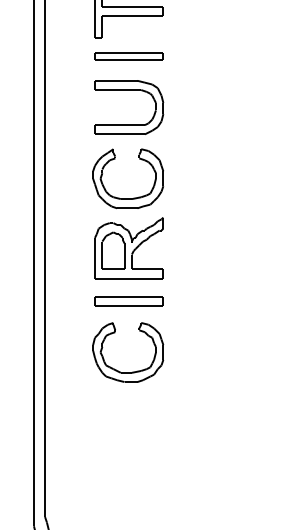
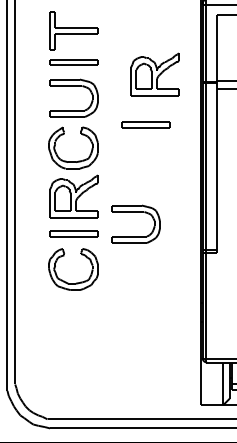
part: (244, 73) -> (154, 74), added
part: (231, 145) -> (145, 124), added
part: (217, 270) -> (135, 212), added

